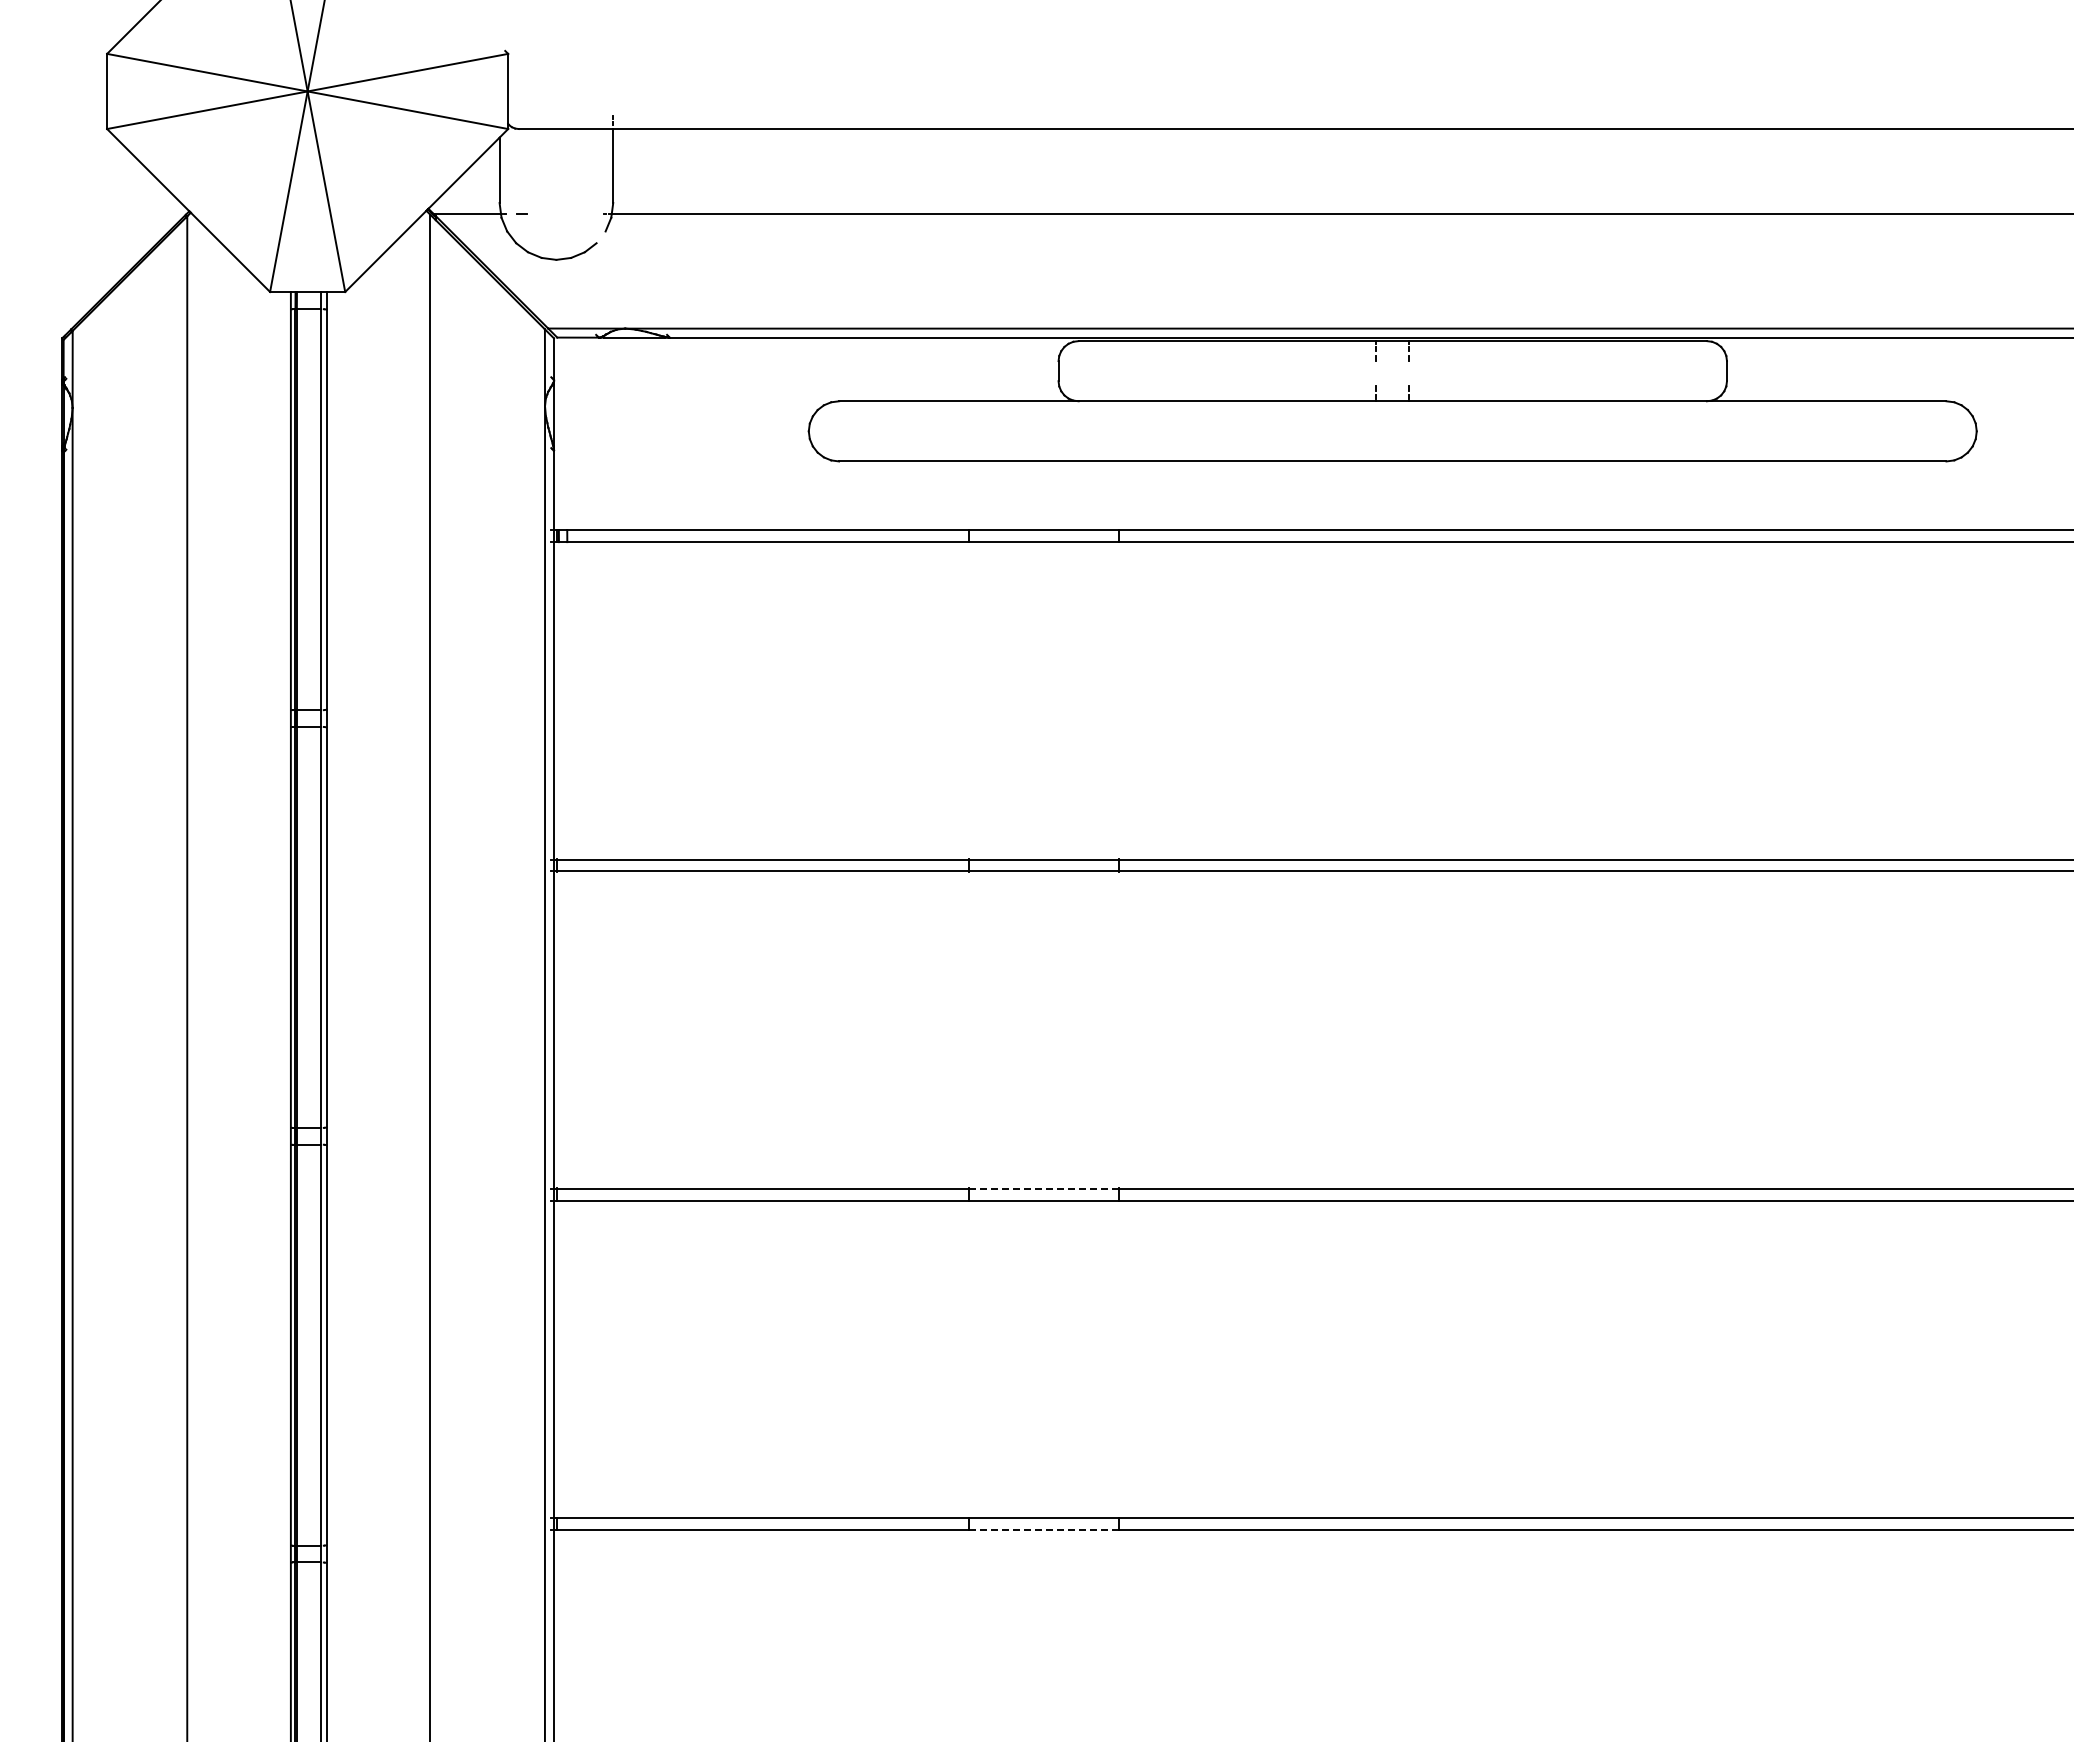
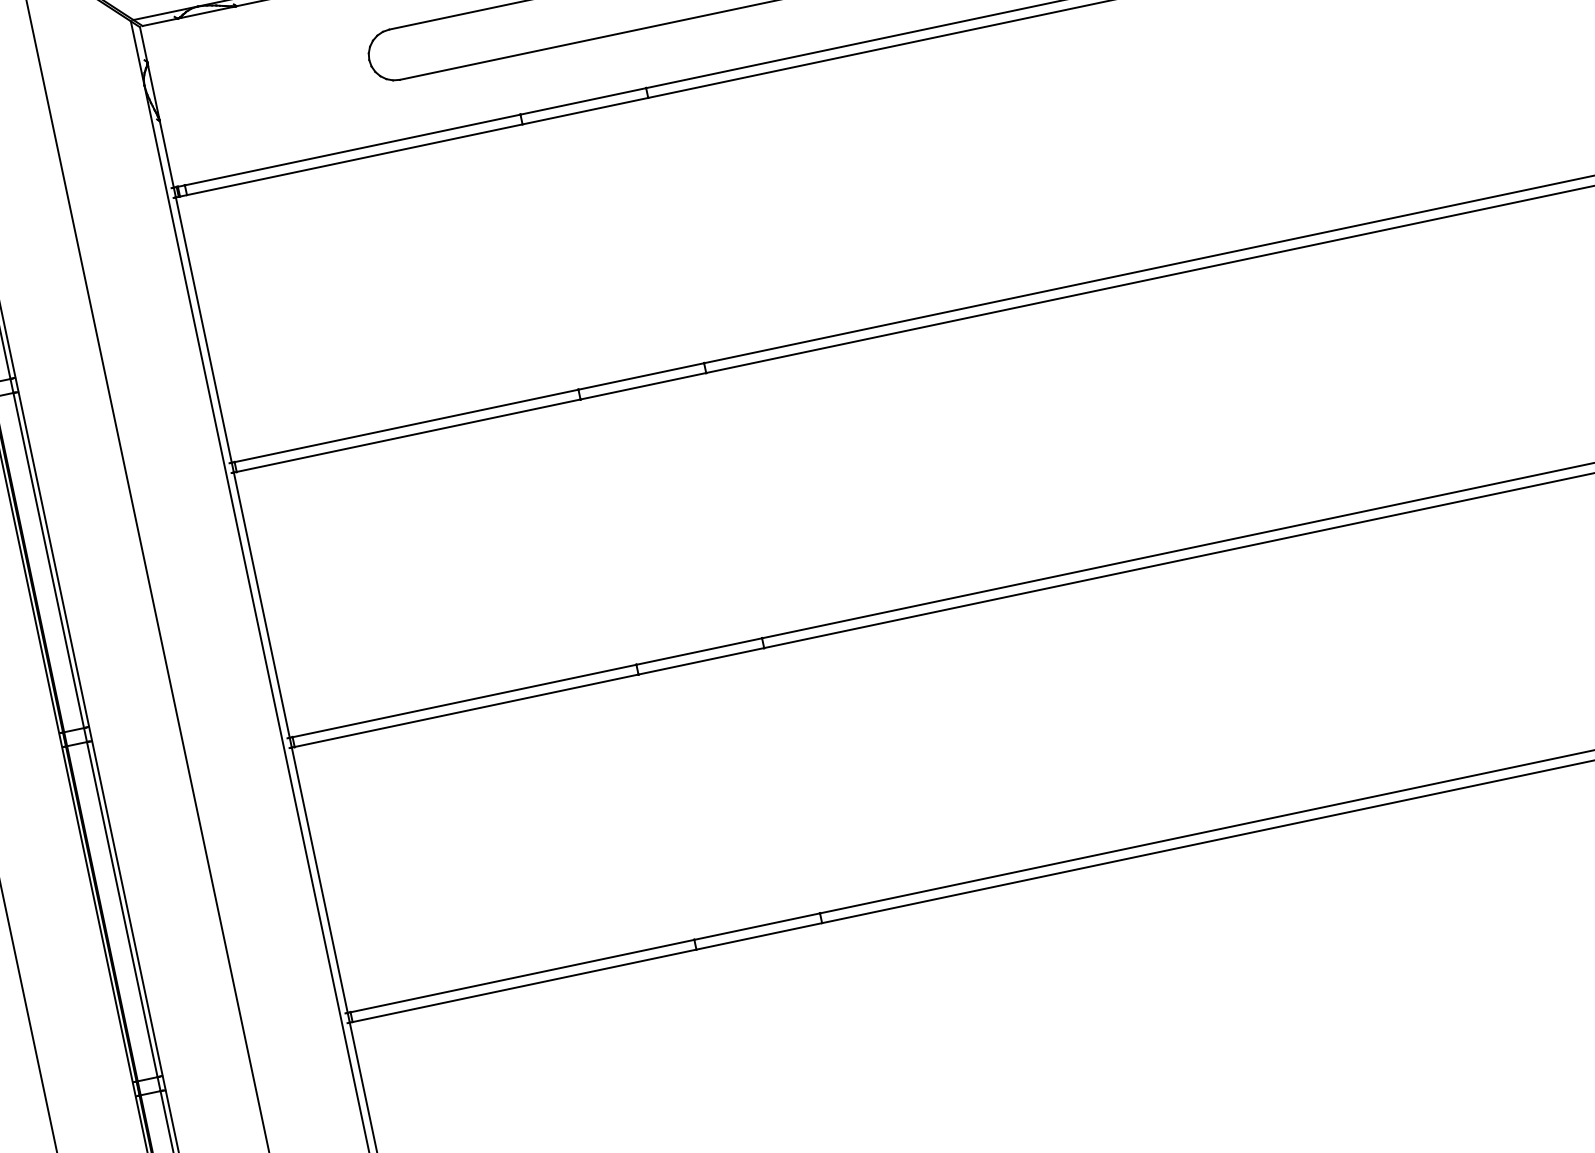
line: (1043, 1188) -> (698, 651), dashed -> solid
line: (1044, 1529) -> (759, 936), dashed -> solid

